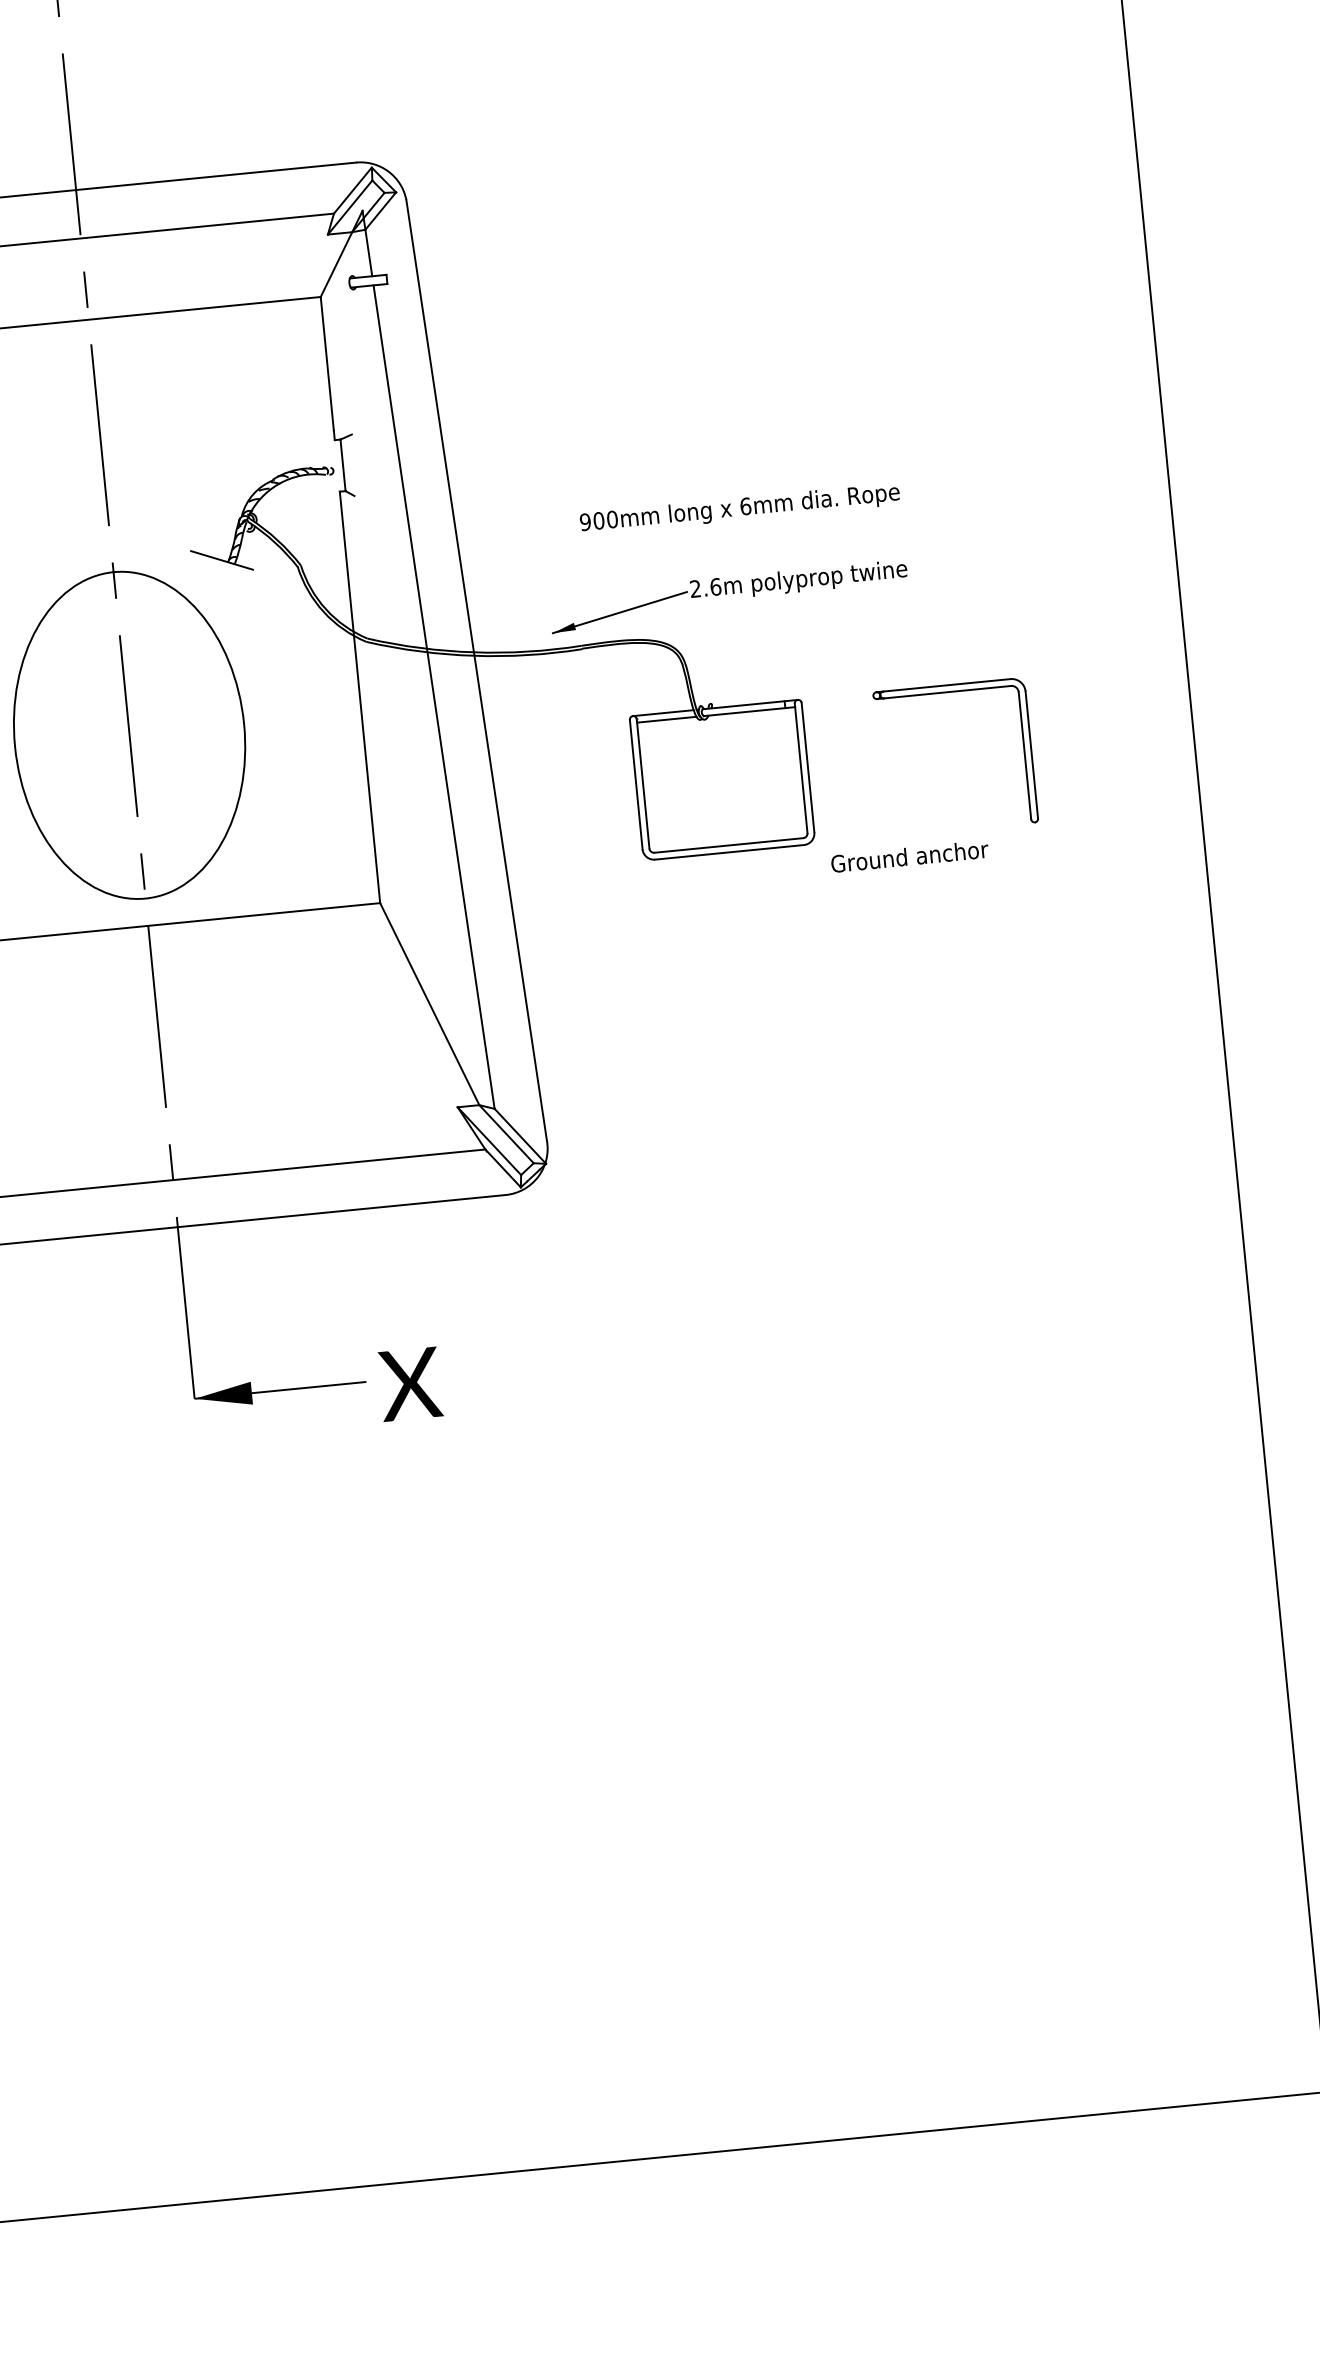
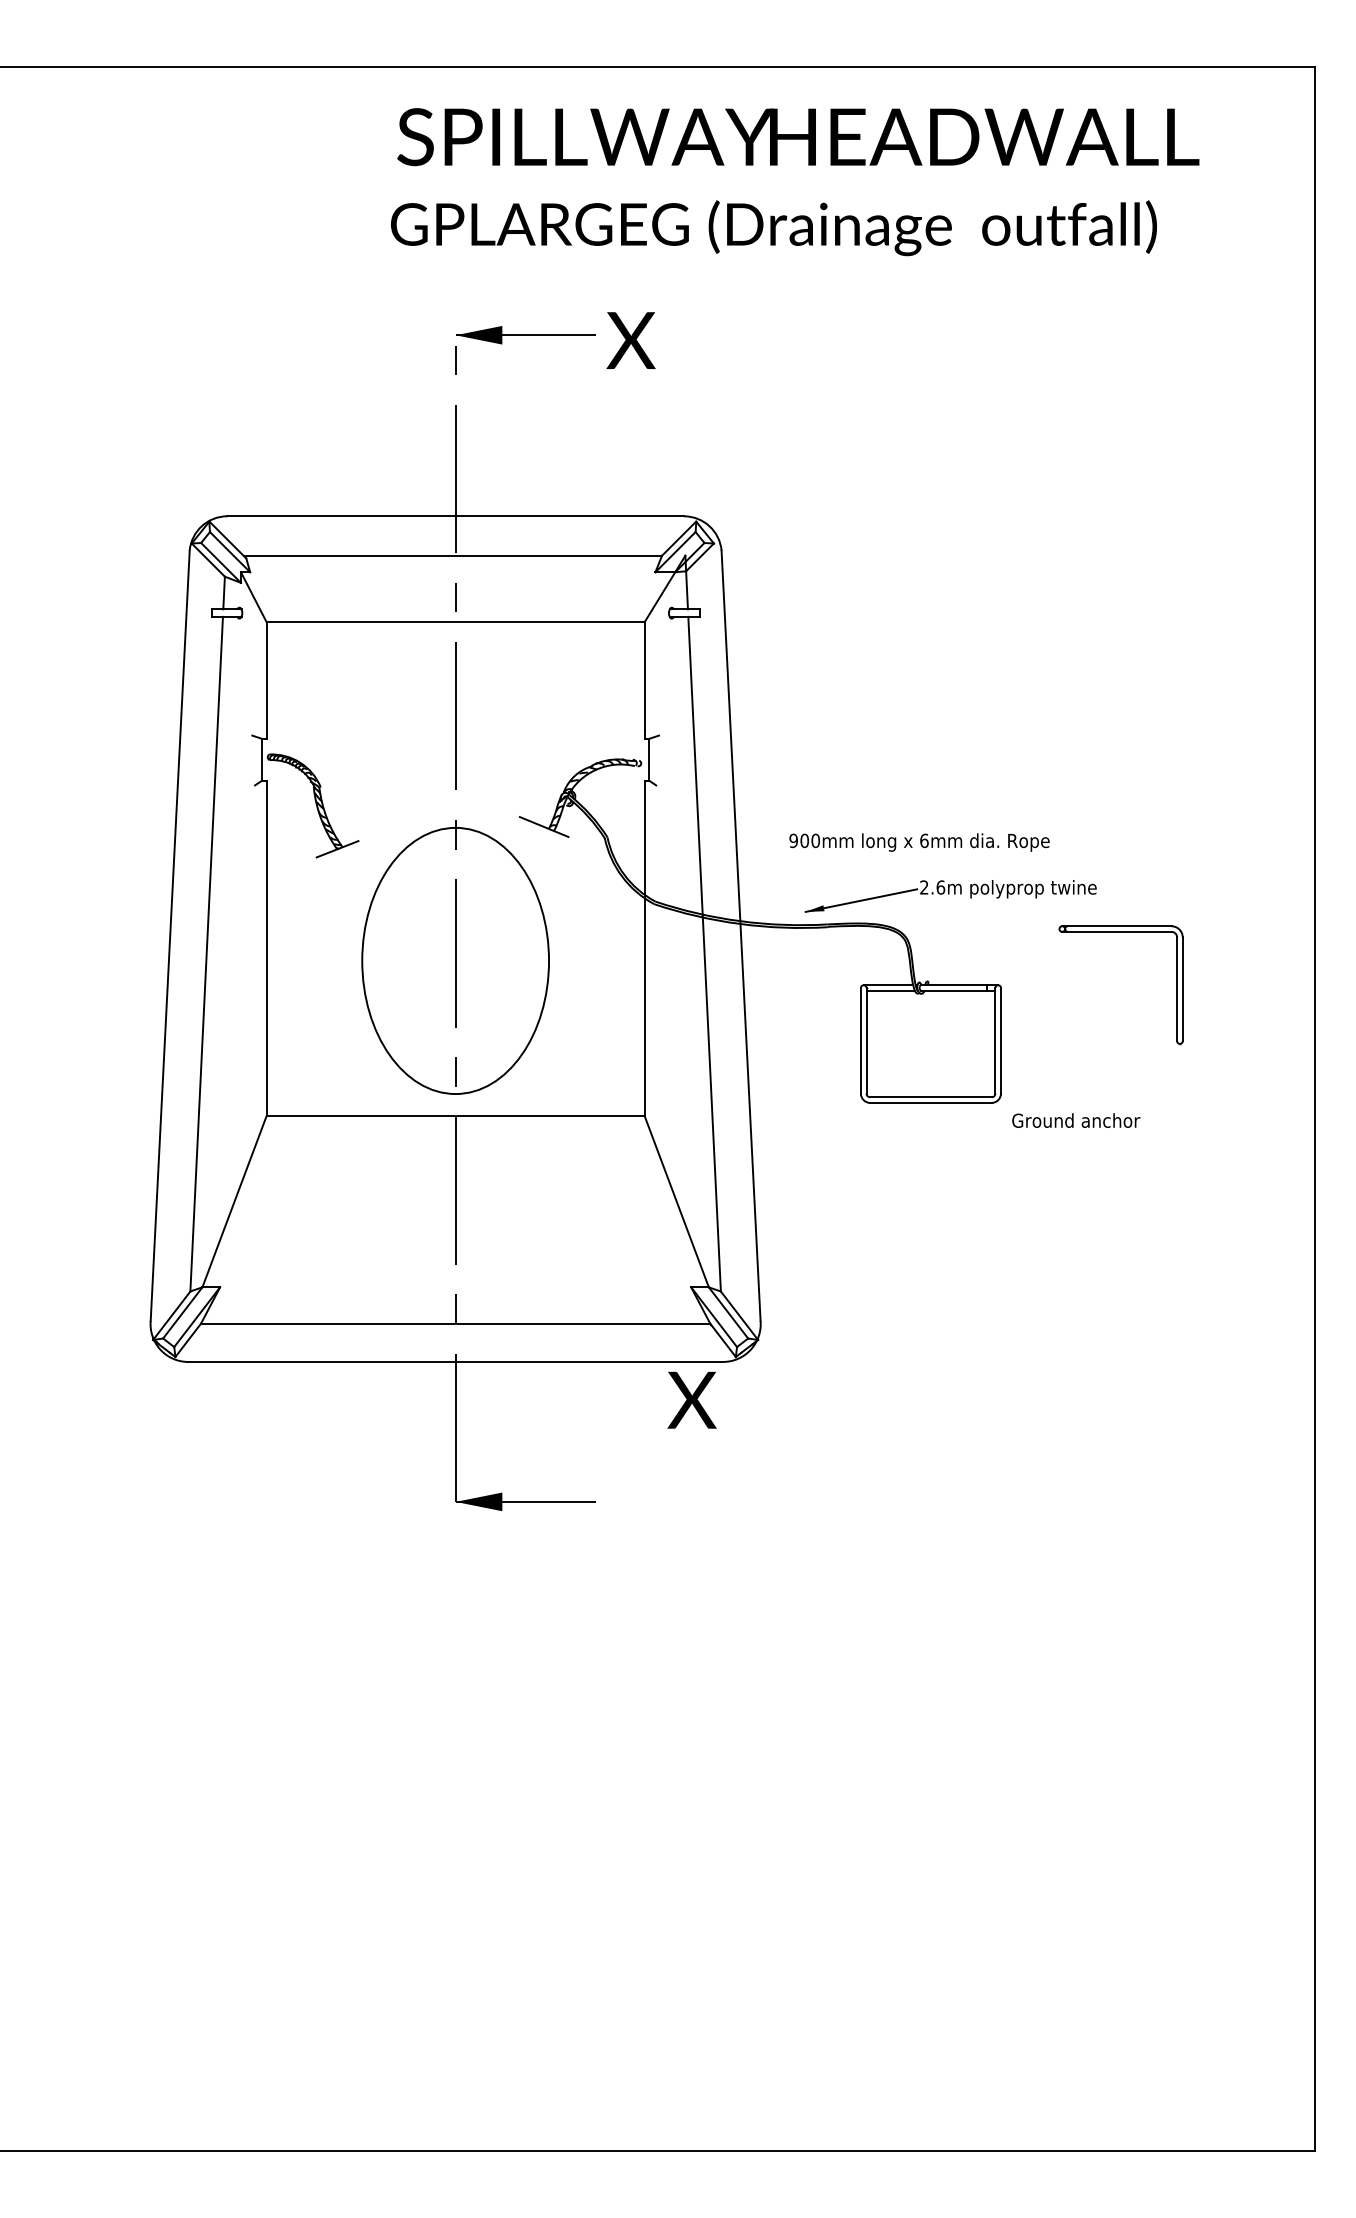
text: (739, 509) -> (919, 842), moved
part: (948, 692) -> (1120, 932), moved
text: (409, 1383) -> (691, 1399), moved

